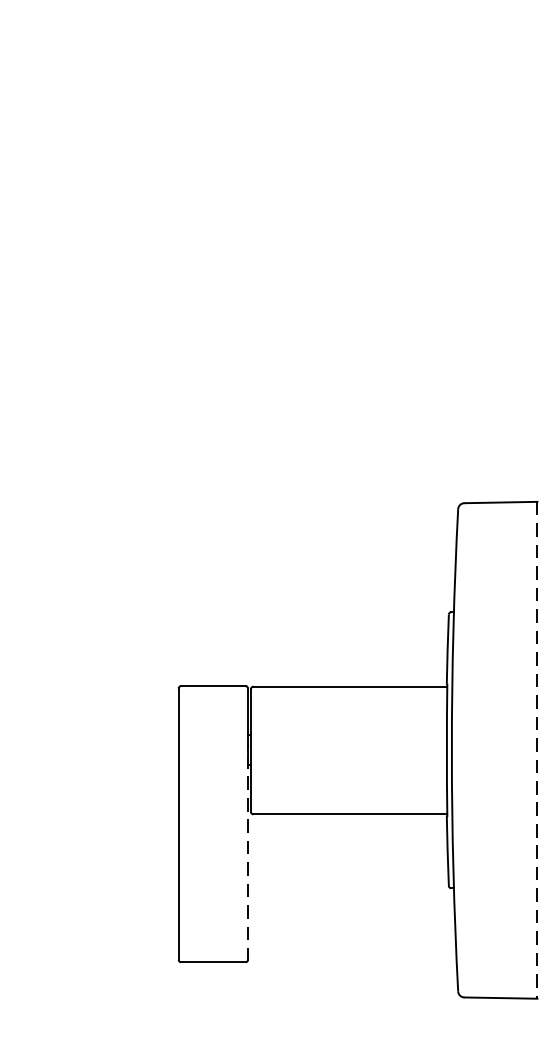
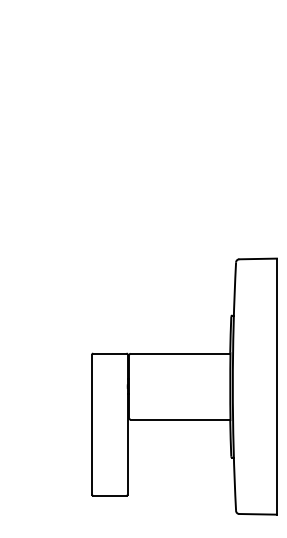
line: (536, 751) -> (276, 387), dashed -> solid
line: (247, 856) -> (127, 441), dashed -> solid

